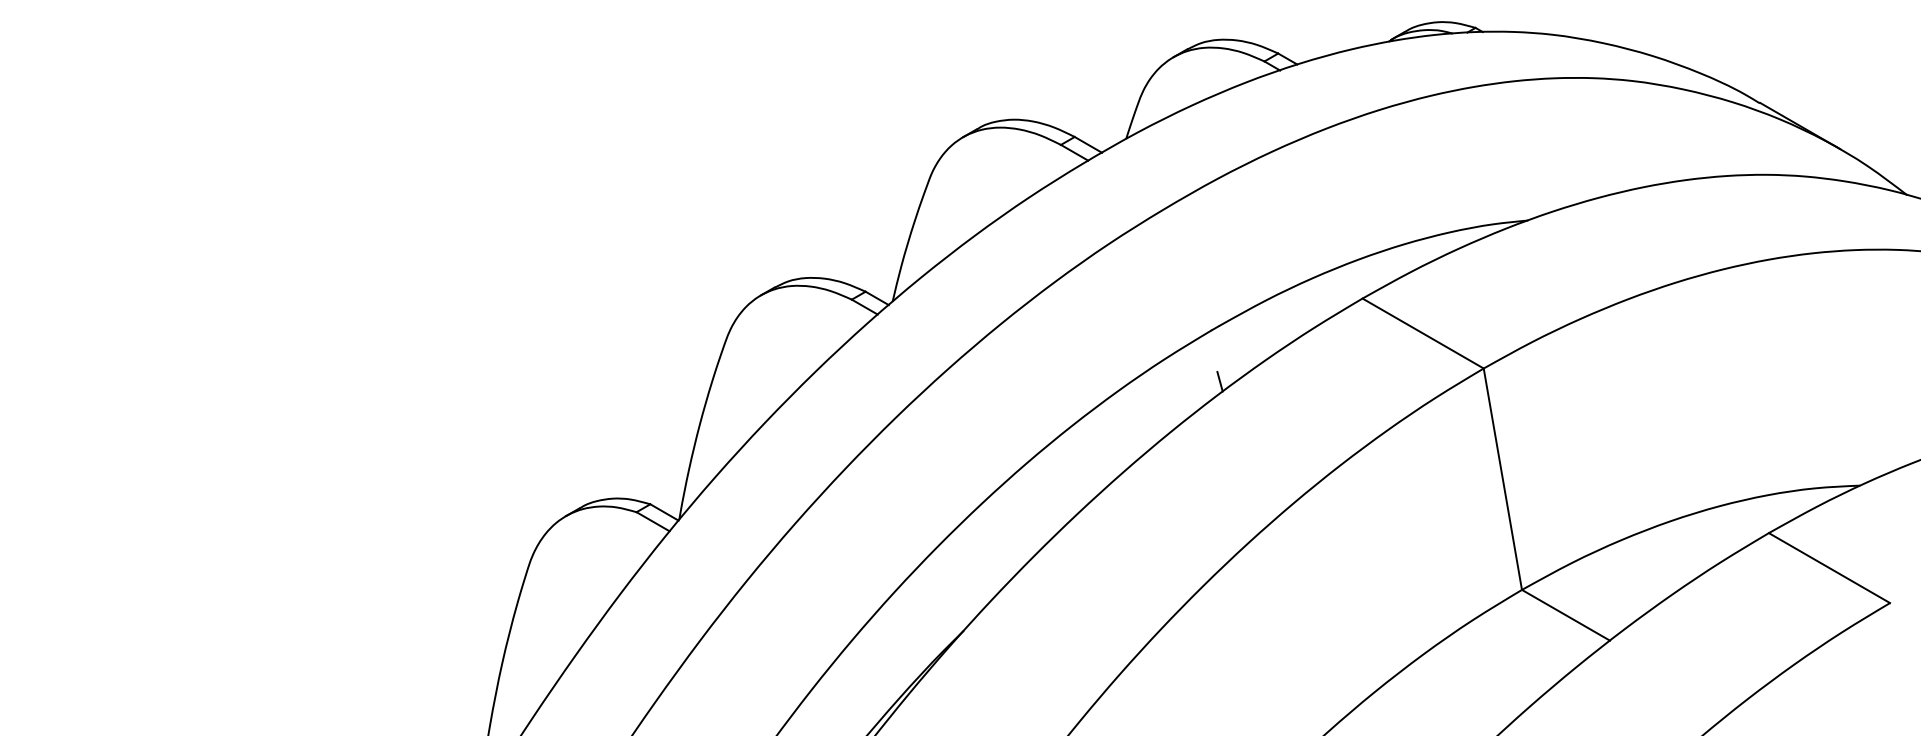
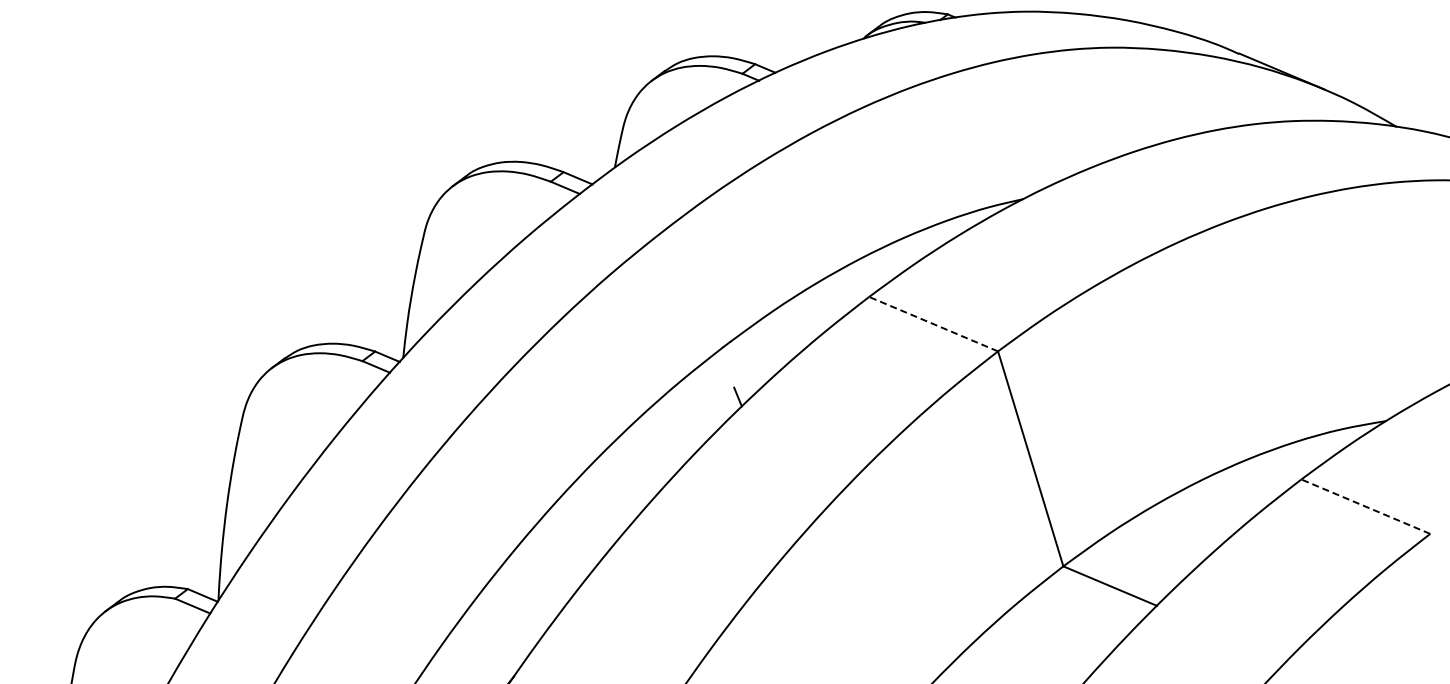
line: (1423, 333) -> (933, 324), solid -> dashed
line: (1829, 568) -> (1365, 507), solid -> dashed

